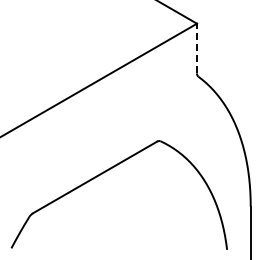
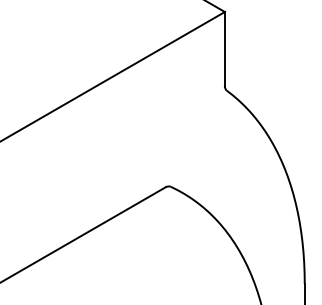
line: (197, 48) -> (225, 48), dashed -> solid

